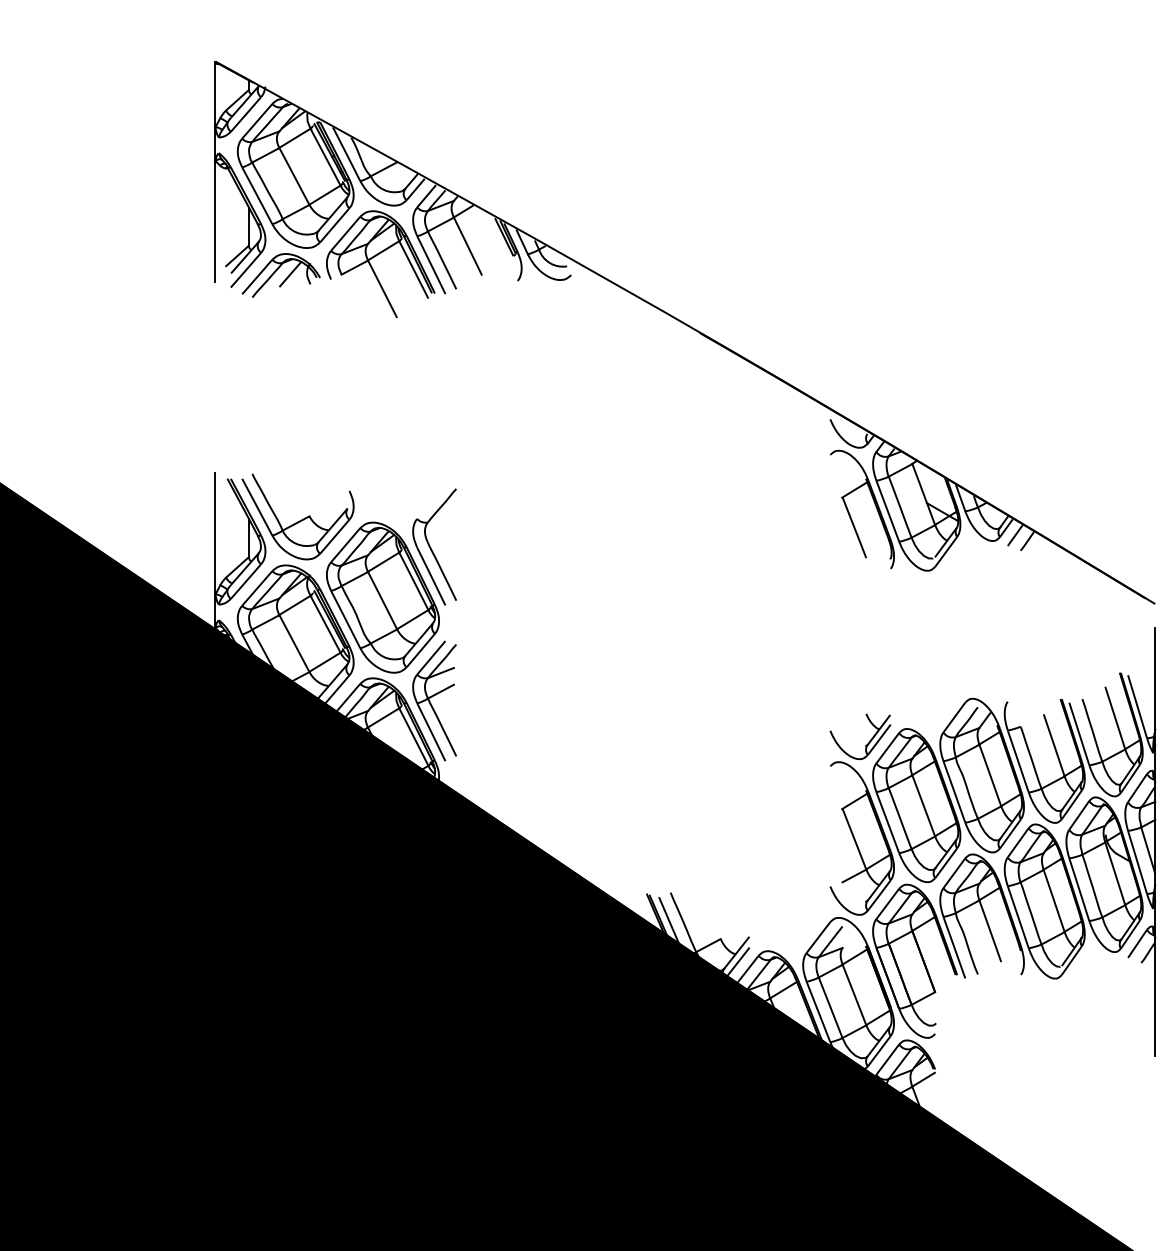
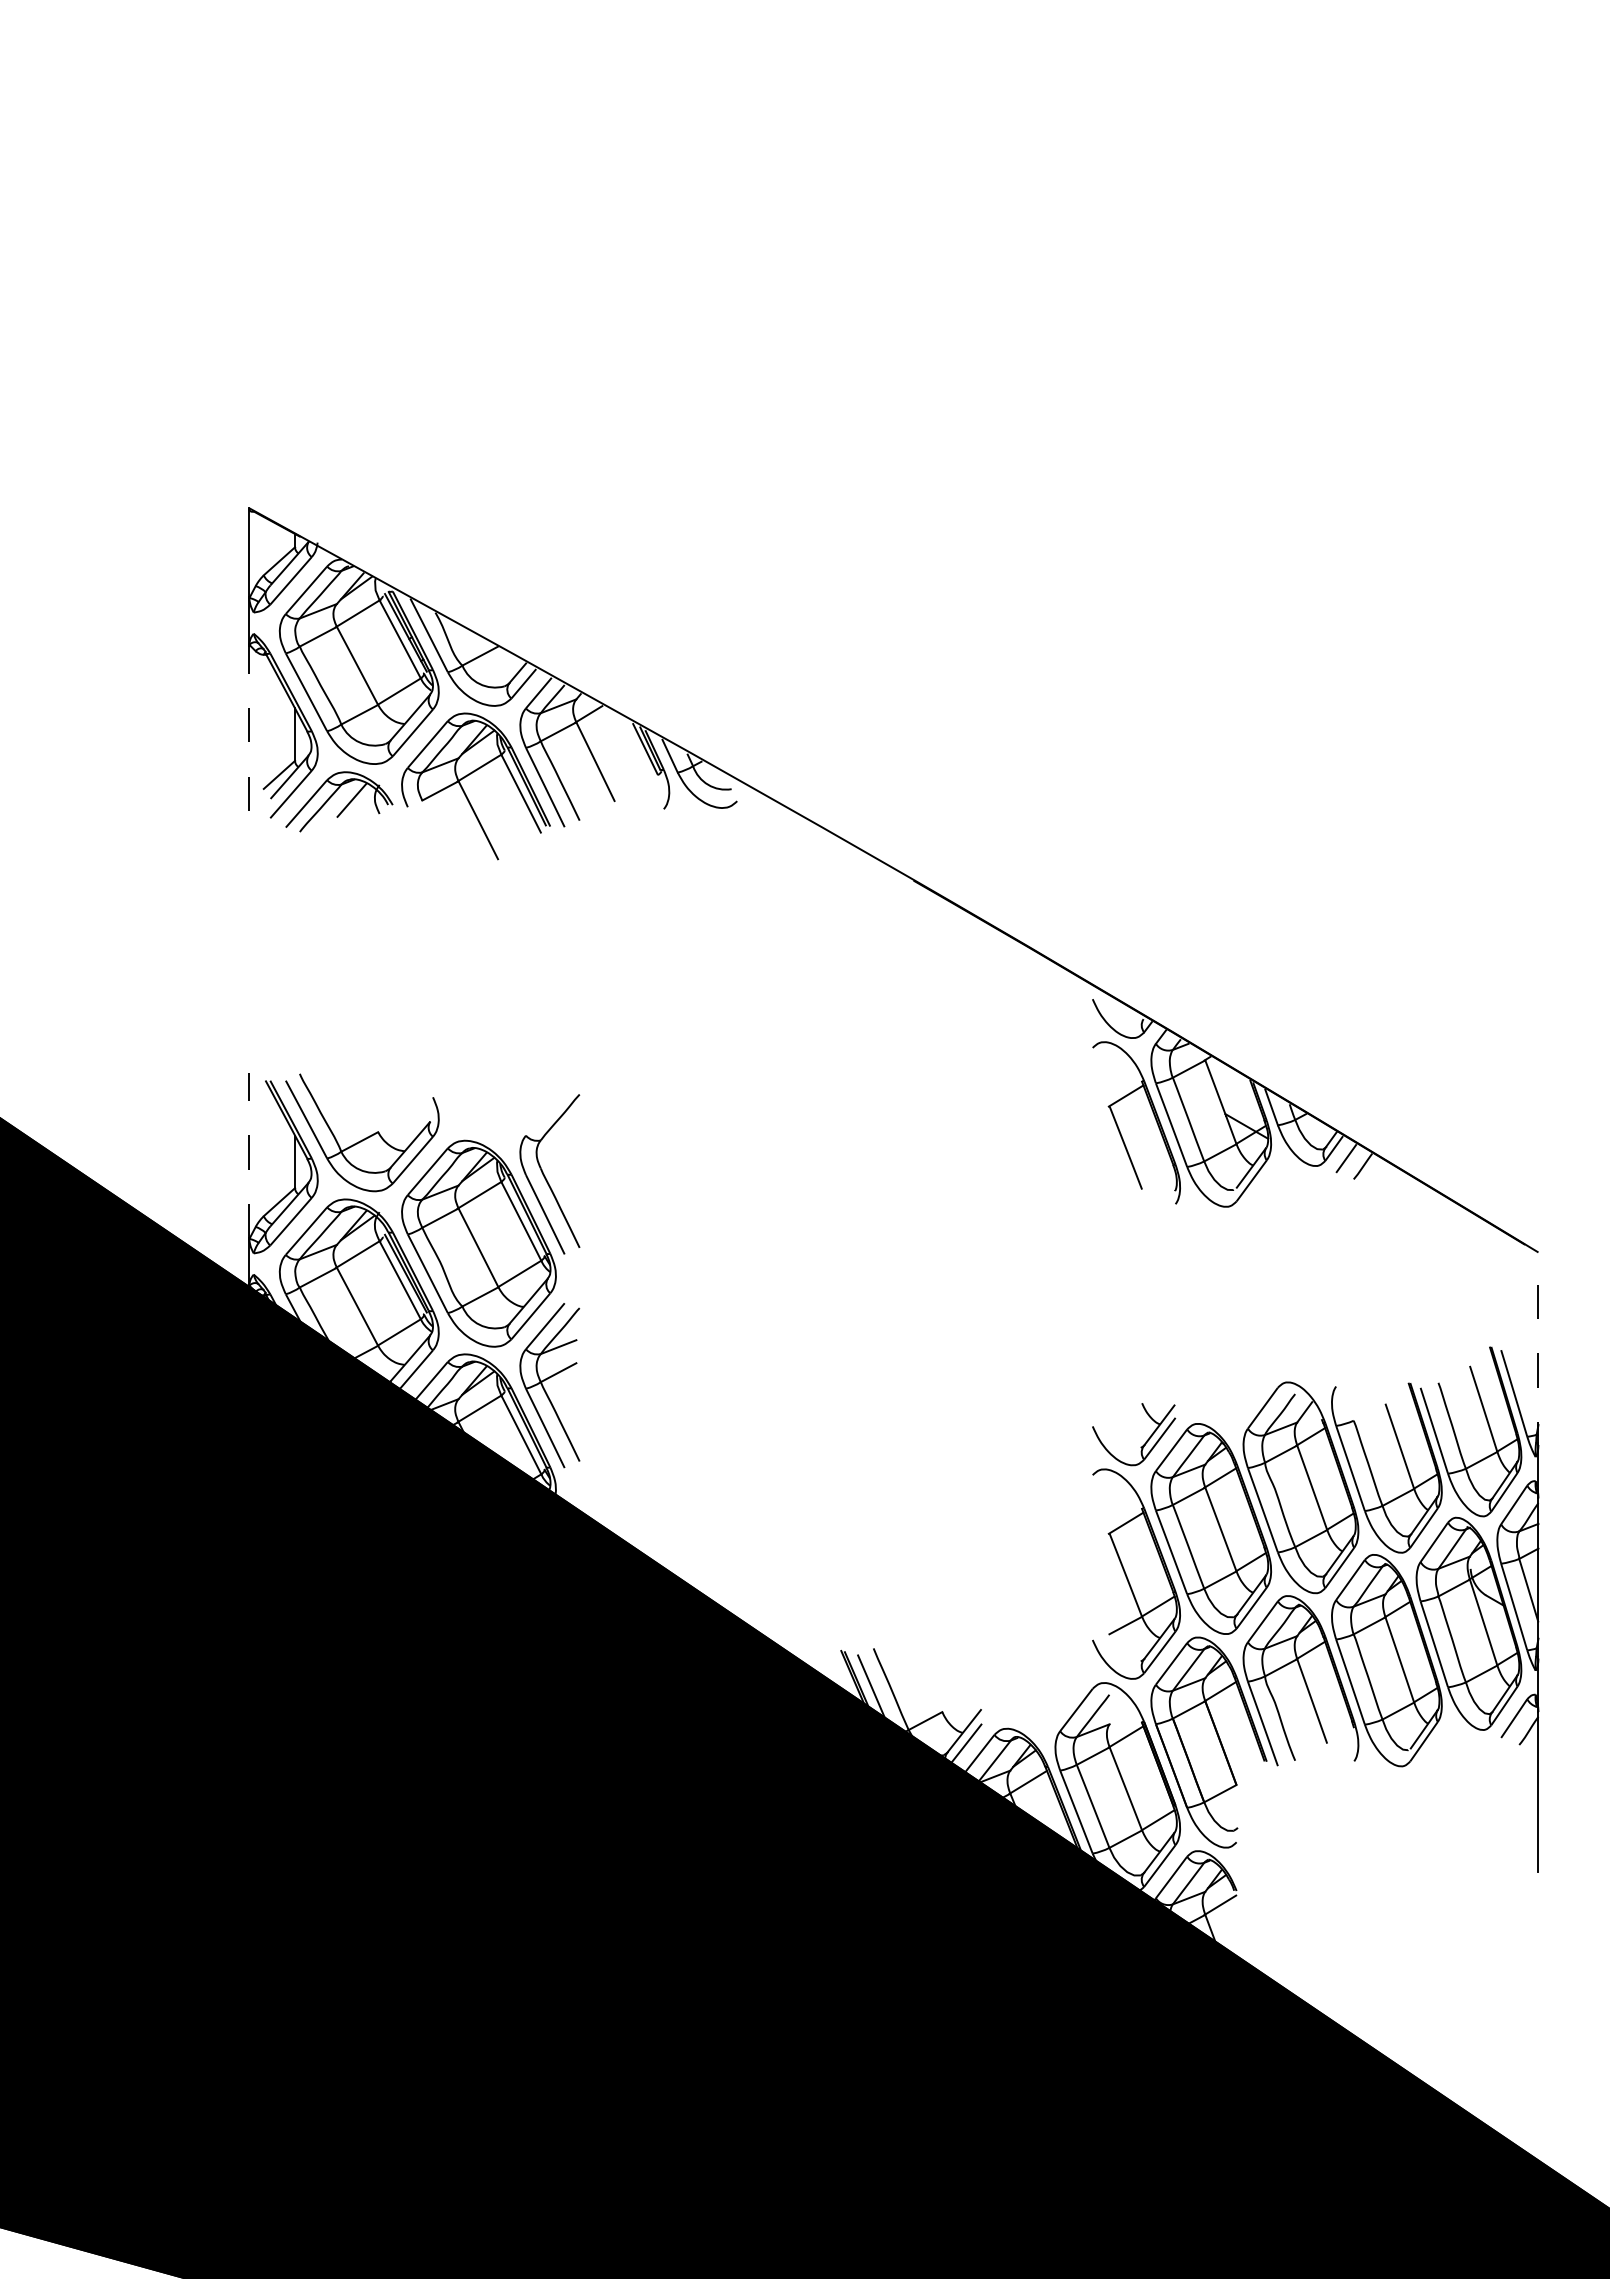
line: (215, 222) -> (249, 728), solid -> dashed
line: (215, 533) -> (249, 1155), solid -> dashed
line: (1155, 686) -> (1538, 1365), solid -> dashed

